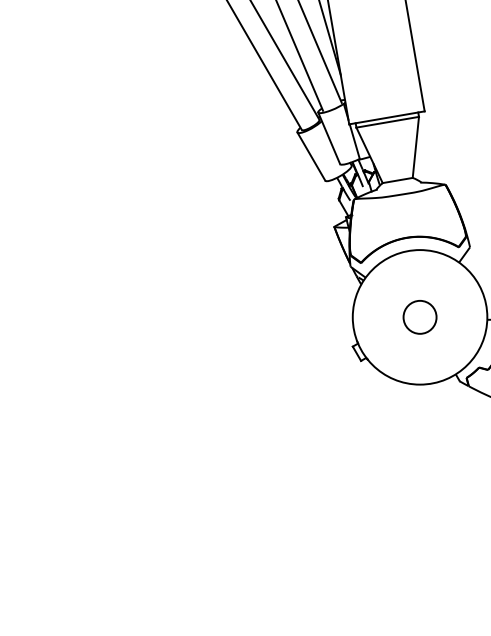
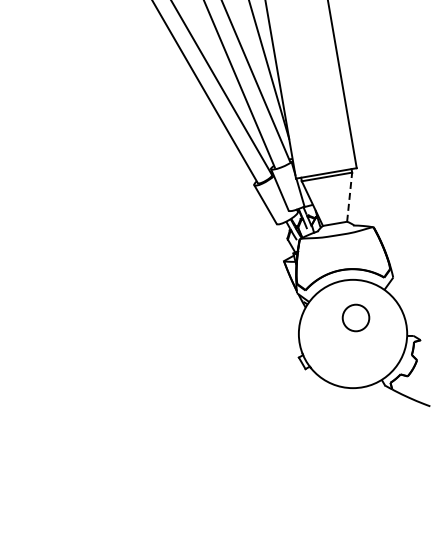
line: (415, 147) -> (349, 197), solid -> dashed
circle: (419, 316) -> (355, 317), moved

